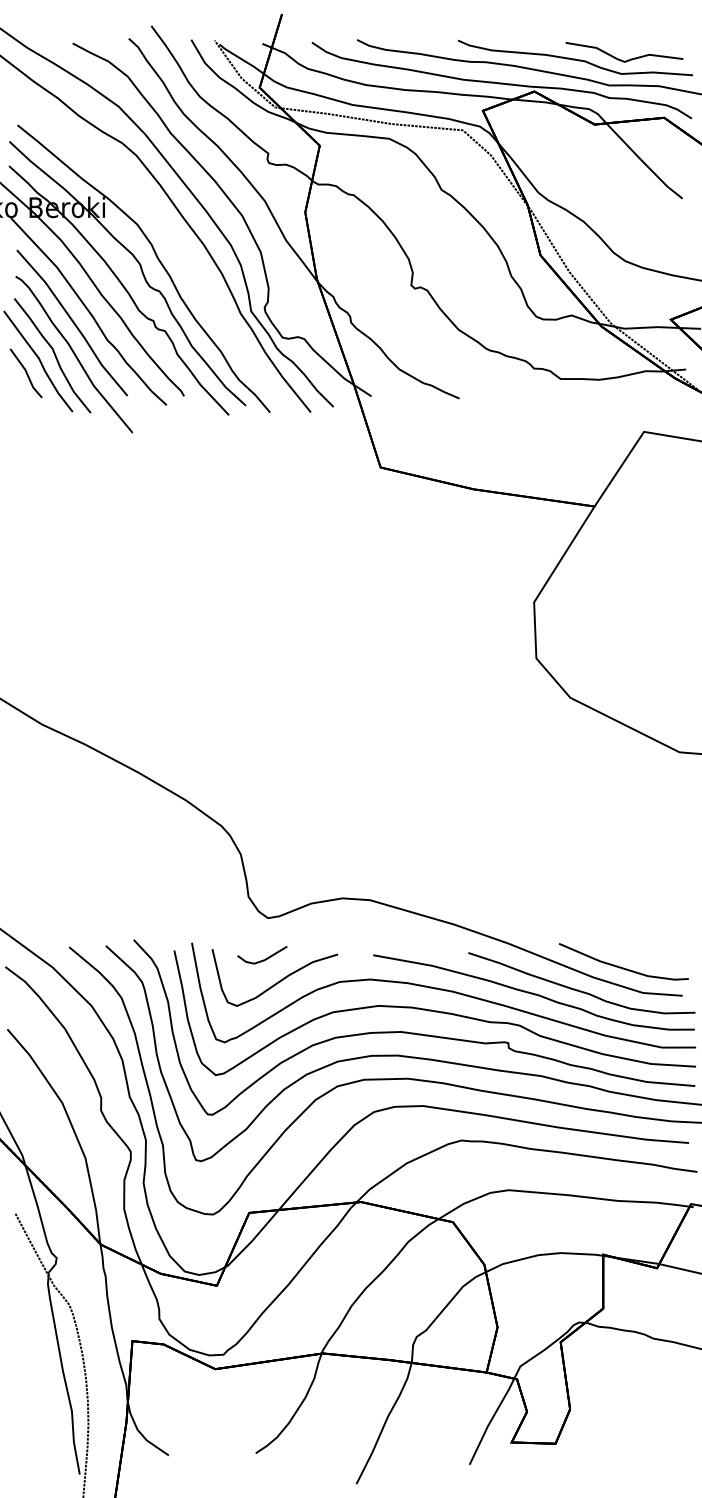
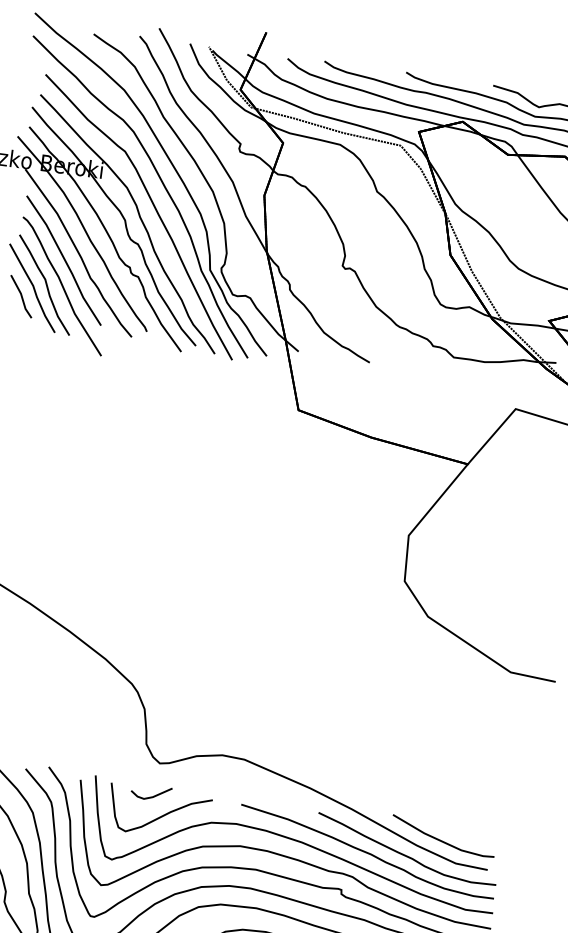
part: (174, 246) -> (154, 209), added

